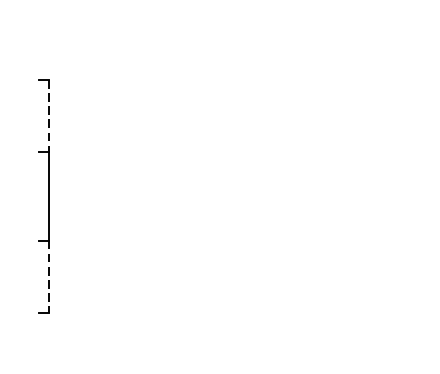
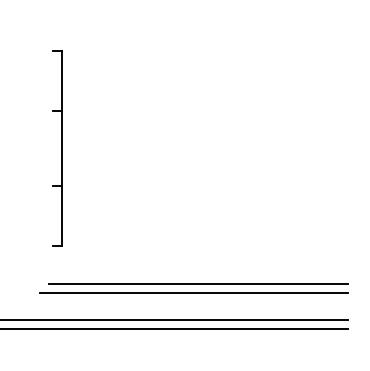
line: (49, 116) -> (61, 81), dashed -> solid
line: (49, 277) -> (61, 216), dashed -> solid
line: (212, 356) -> (198, 283), added
line: (206, 367) -> (193, 292), added

